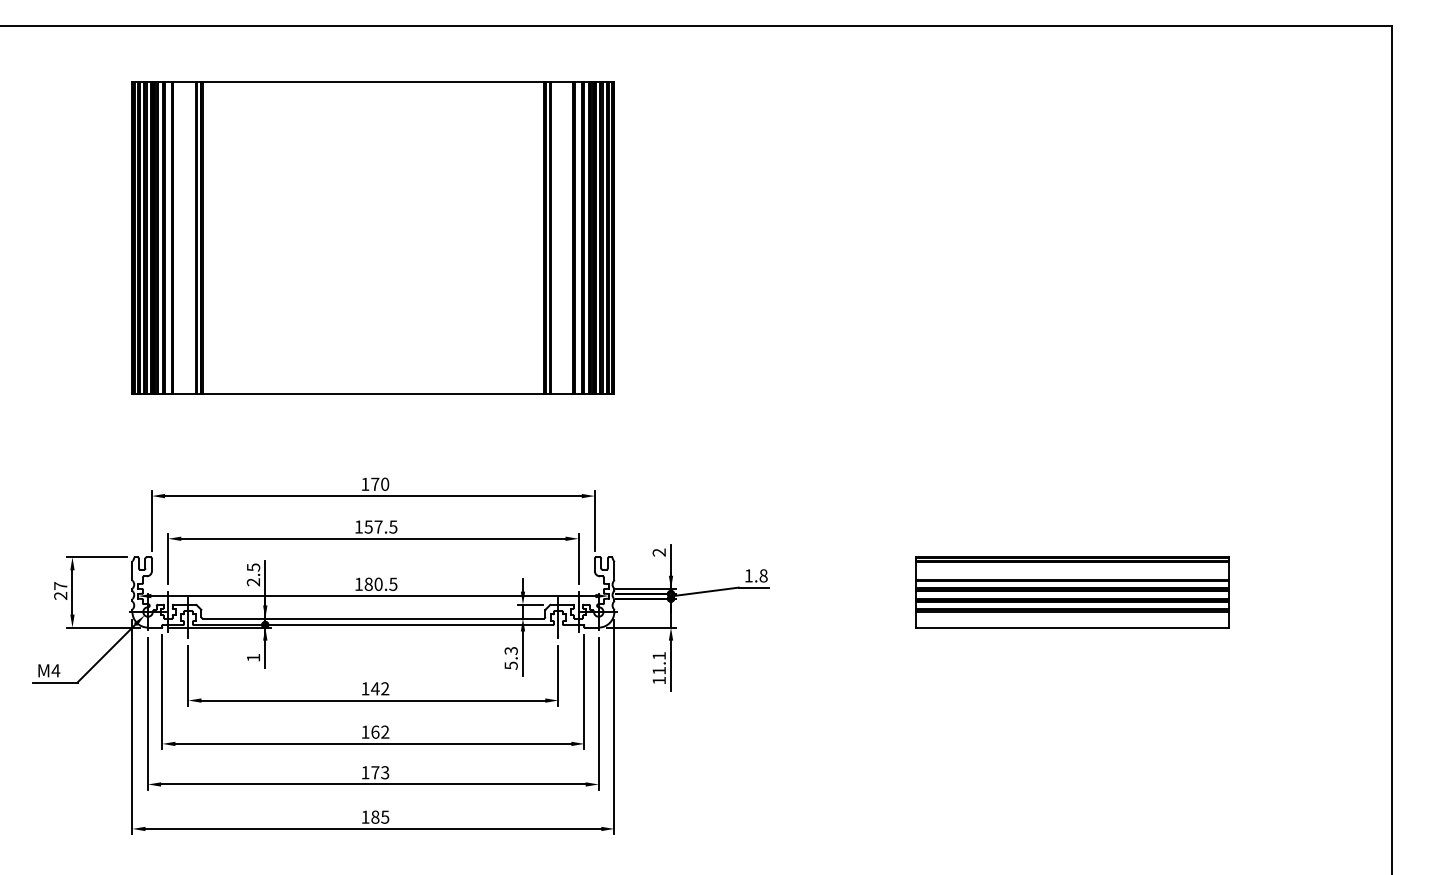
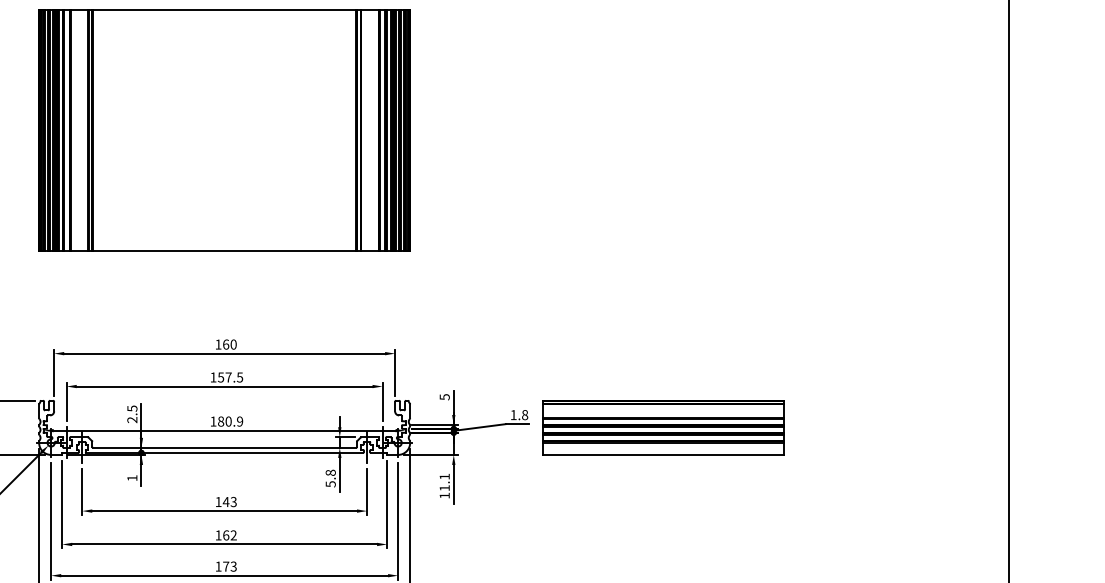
part: (372, 237) -> (223, 129), moved
text: (375, 483) -> (226, 343), 170 -> 160
text: (658, 552) -> (444, 397), 2 -> 5
text: (393, 583) -> (240, 420), 180.5 -> 180.9
part: (1072, 592) -> (663, 427), moved
text: (510, 650) -> (330, 472), 5.3 -> 5.8
text: (385, 689) -> (233, 502), 142 -> 143

